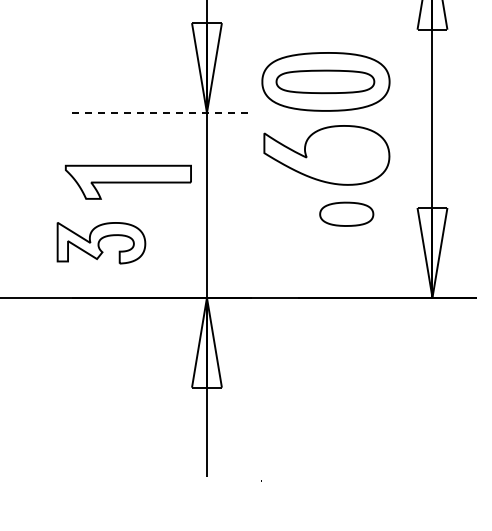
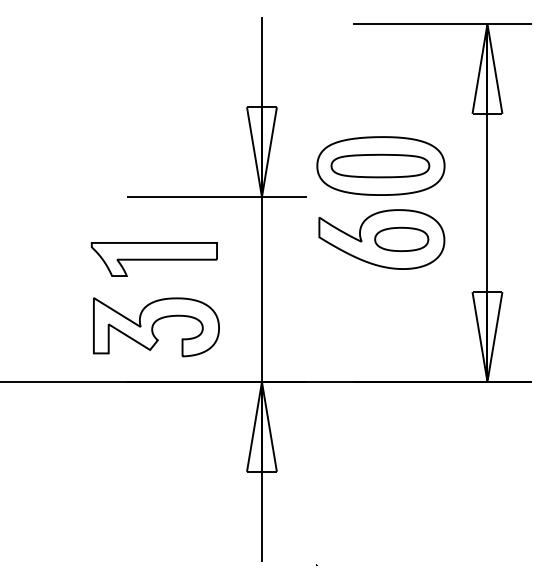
line: (162, 113) -> (217, 197), dashed -> solid
part: (127, 182) -> (153, 259), moved
part: (346, 213) -> (401, 238), moved
part: (101, 243) -> (156, 327), size x1.43

